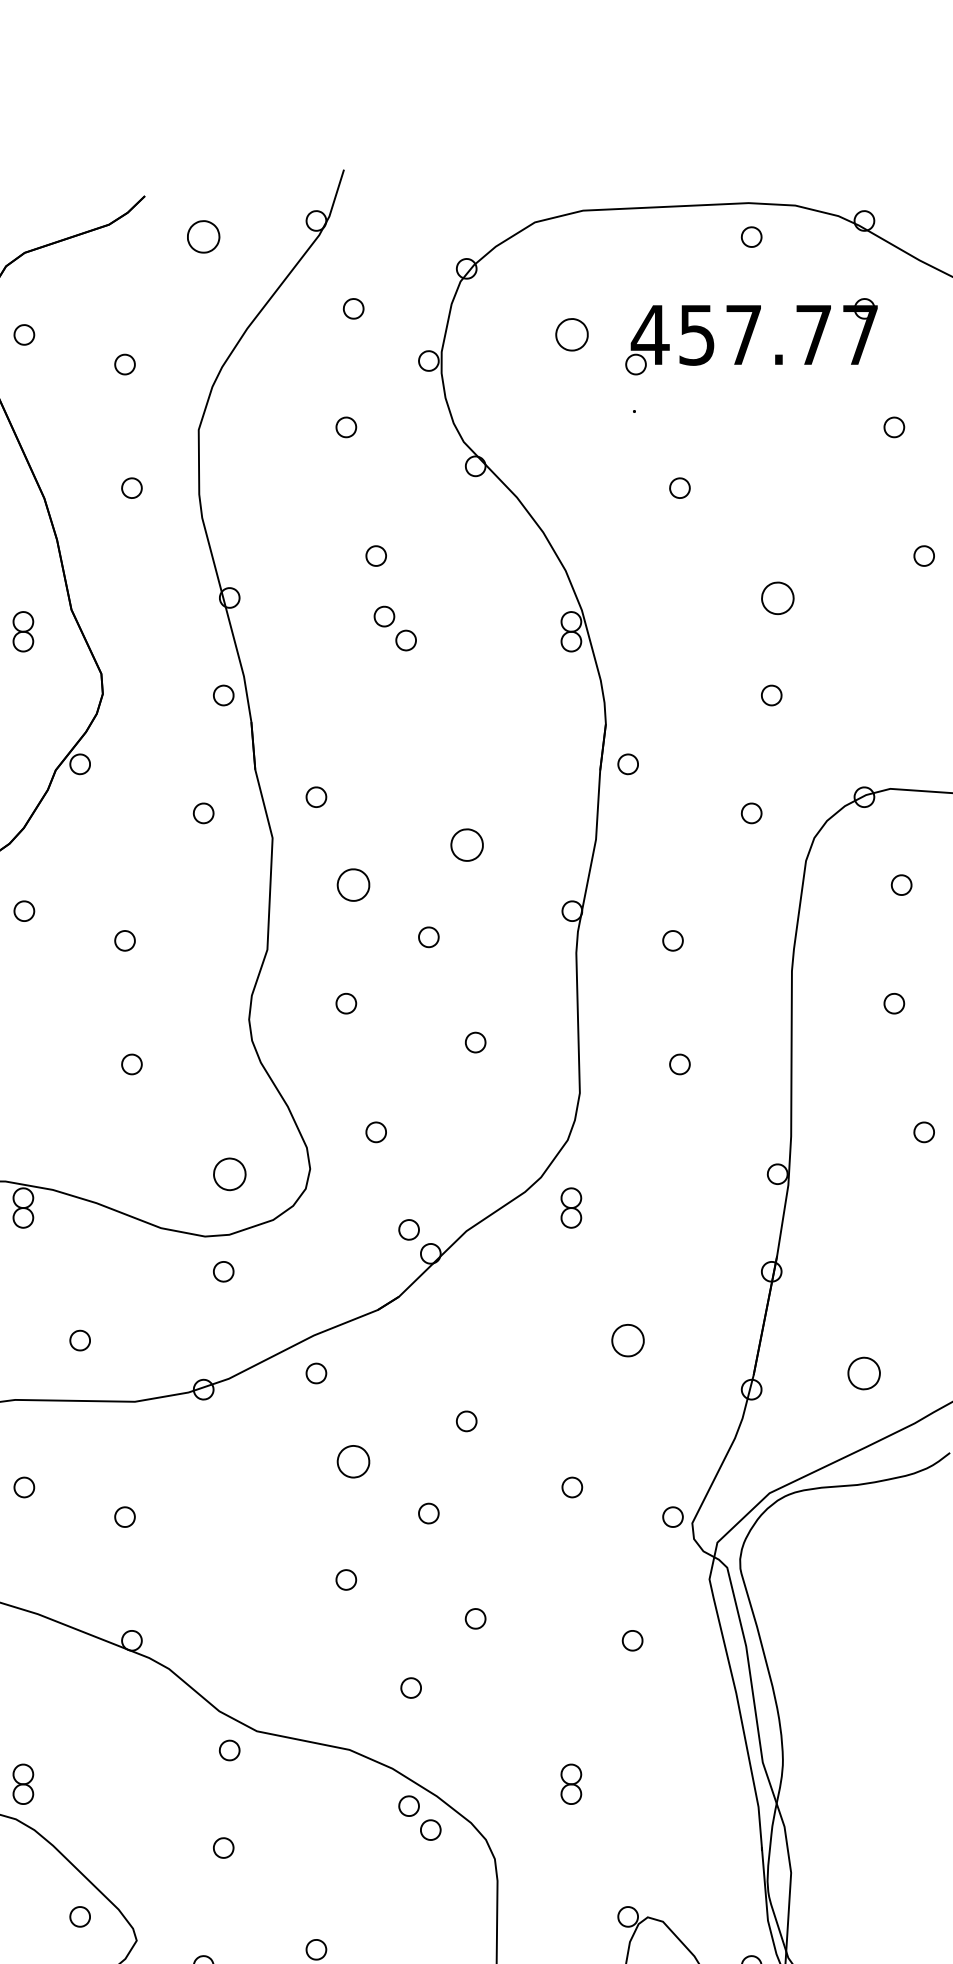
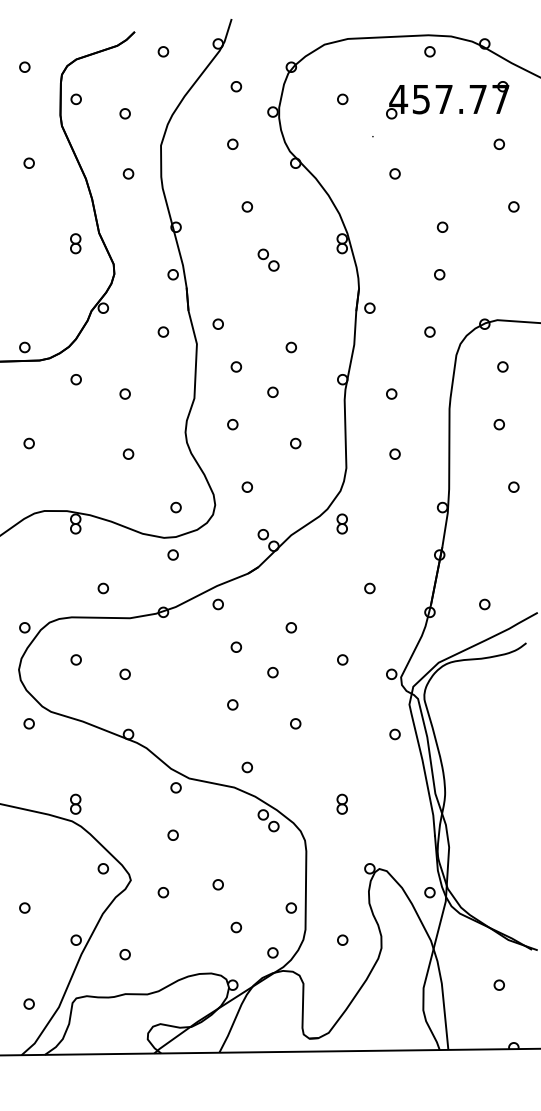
part: (203, 236) -> (163, 51), size x0.62
part: (571, 335) -> (342, 99), size x0.62
part: (750, 337) -> (447, 100), moved
part: (777, 596) -> (442, 226), size x0.62
part: (395, 627) -> (268, 259), moved
part: (464, 845) -> (290, 347), size x0.62
part: (353, 884) -> (236, 366), size x0.62
part: (228, 1174) -> (175, 507), size x0.62
part: (627, 1340) -> (369, 588), size x0.62
part: (863, 1373) -> (484, 604), size x0.62
part: (353, 1459) -> (236, 646), size x0.62
part: (631, 1640) -> (394, 734), moved
part: (409, 1688) -> (246, 767), moved

